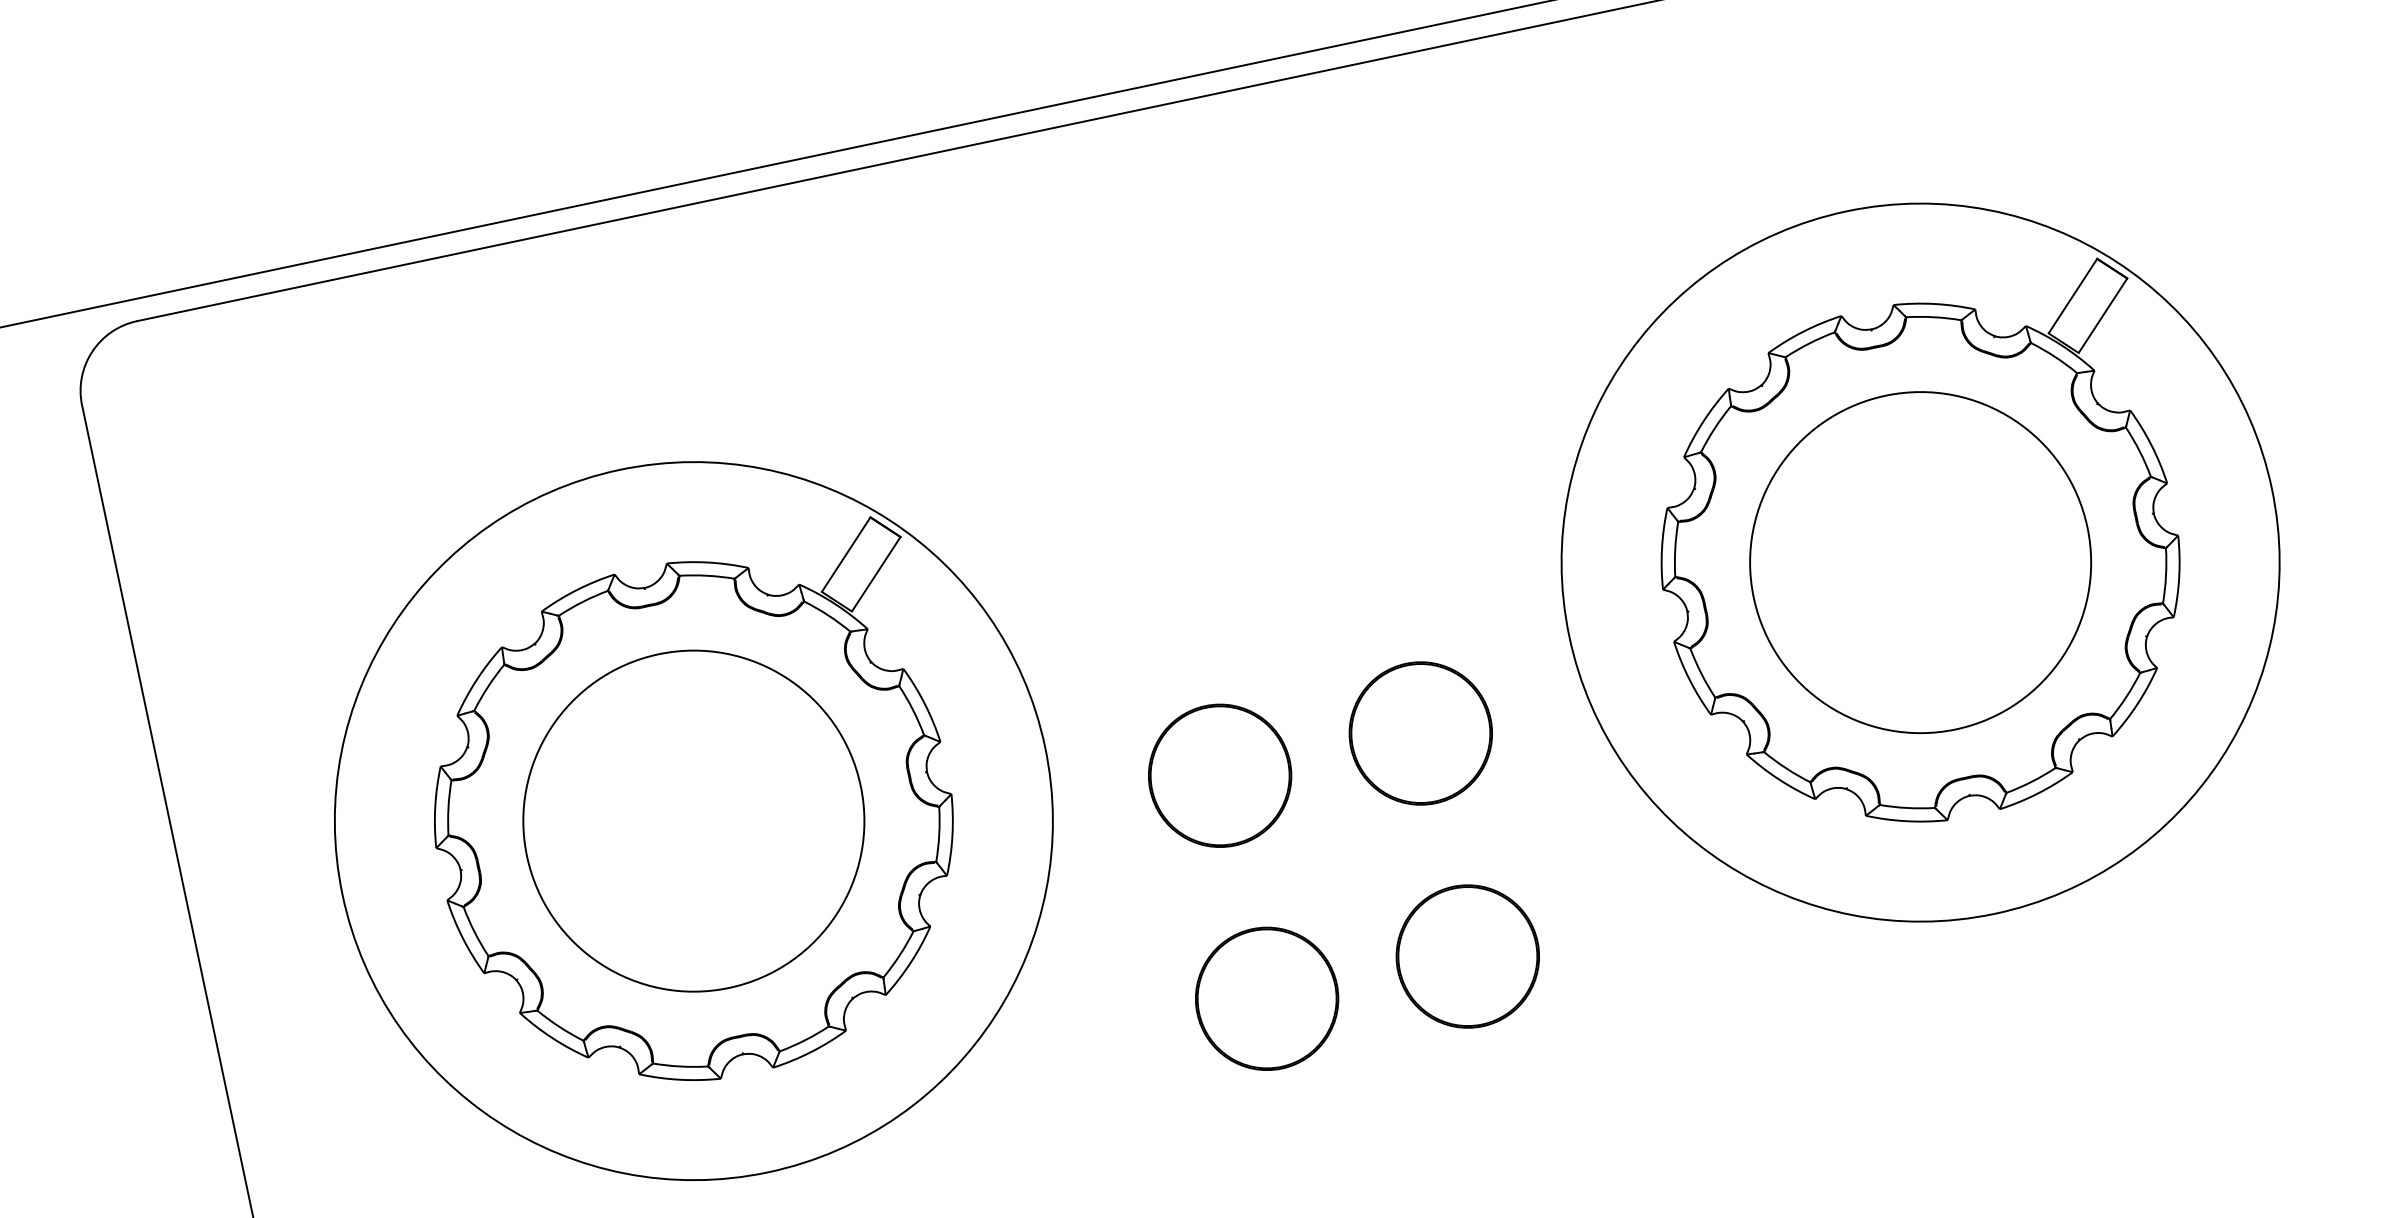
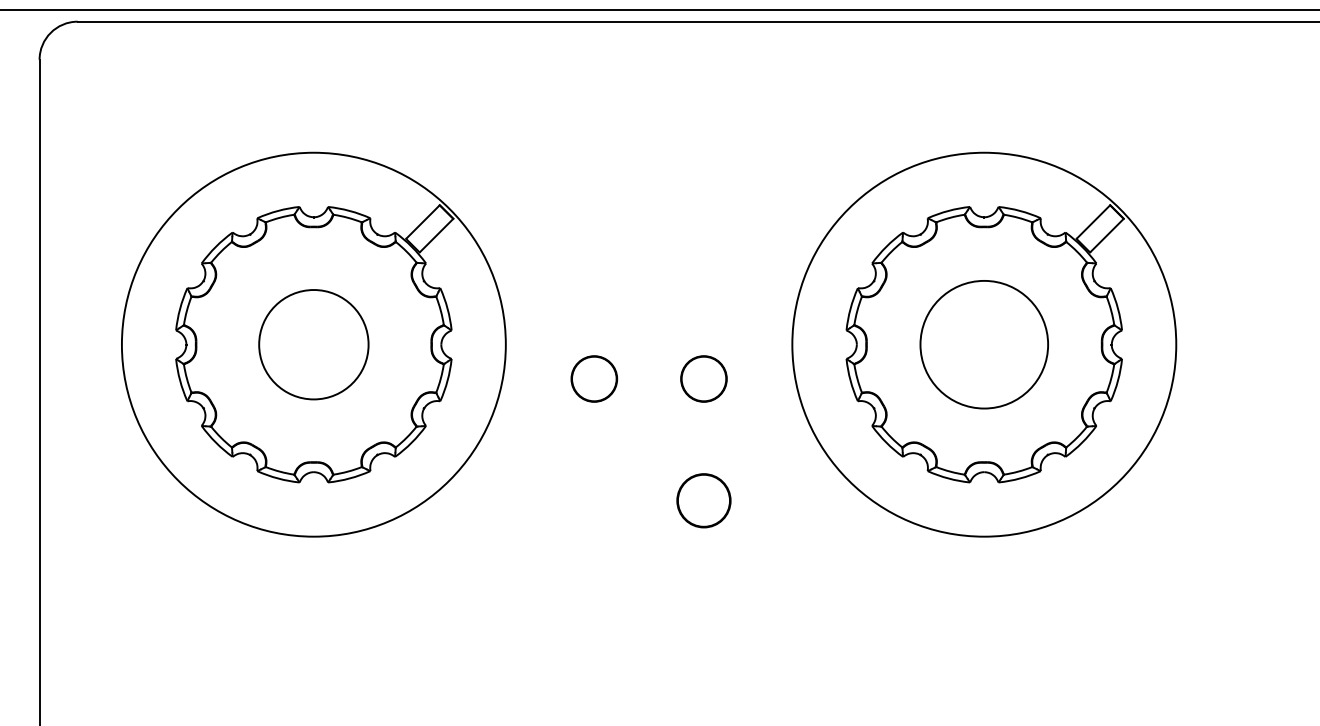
circle: (1920, 562) -> (984, 344), size x0.7
circle: (1419, 732) -> (703, 378), size x0.6
circle: (1220, 774) -> (594, 378), size x0.6
circle: (693, 820) -> (313, 344), size x0.6
circle: (1466, 955) -> (703, 500), size x0.7
circle: (1267, 997) -> (594, 500), removed

